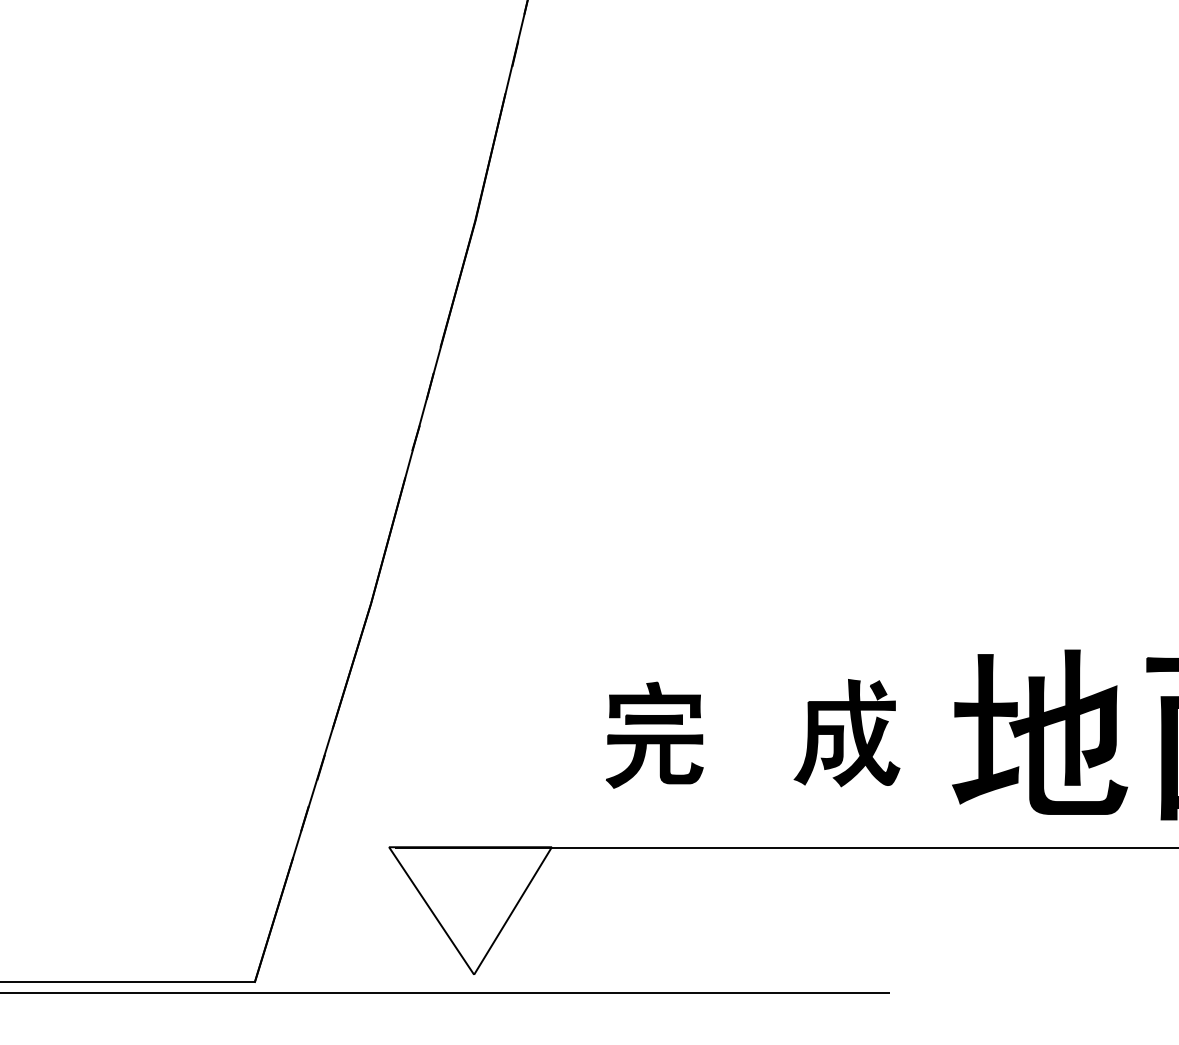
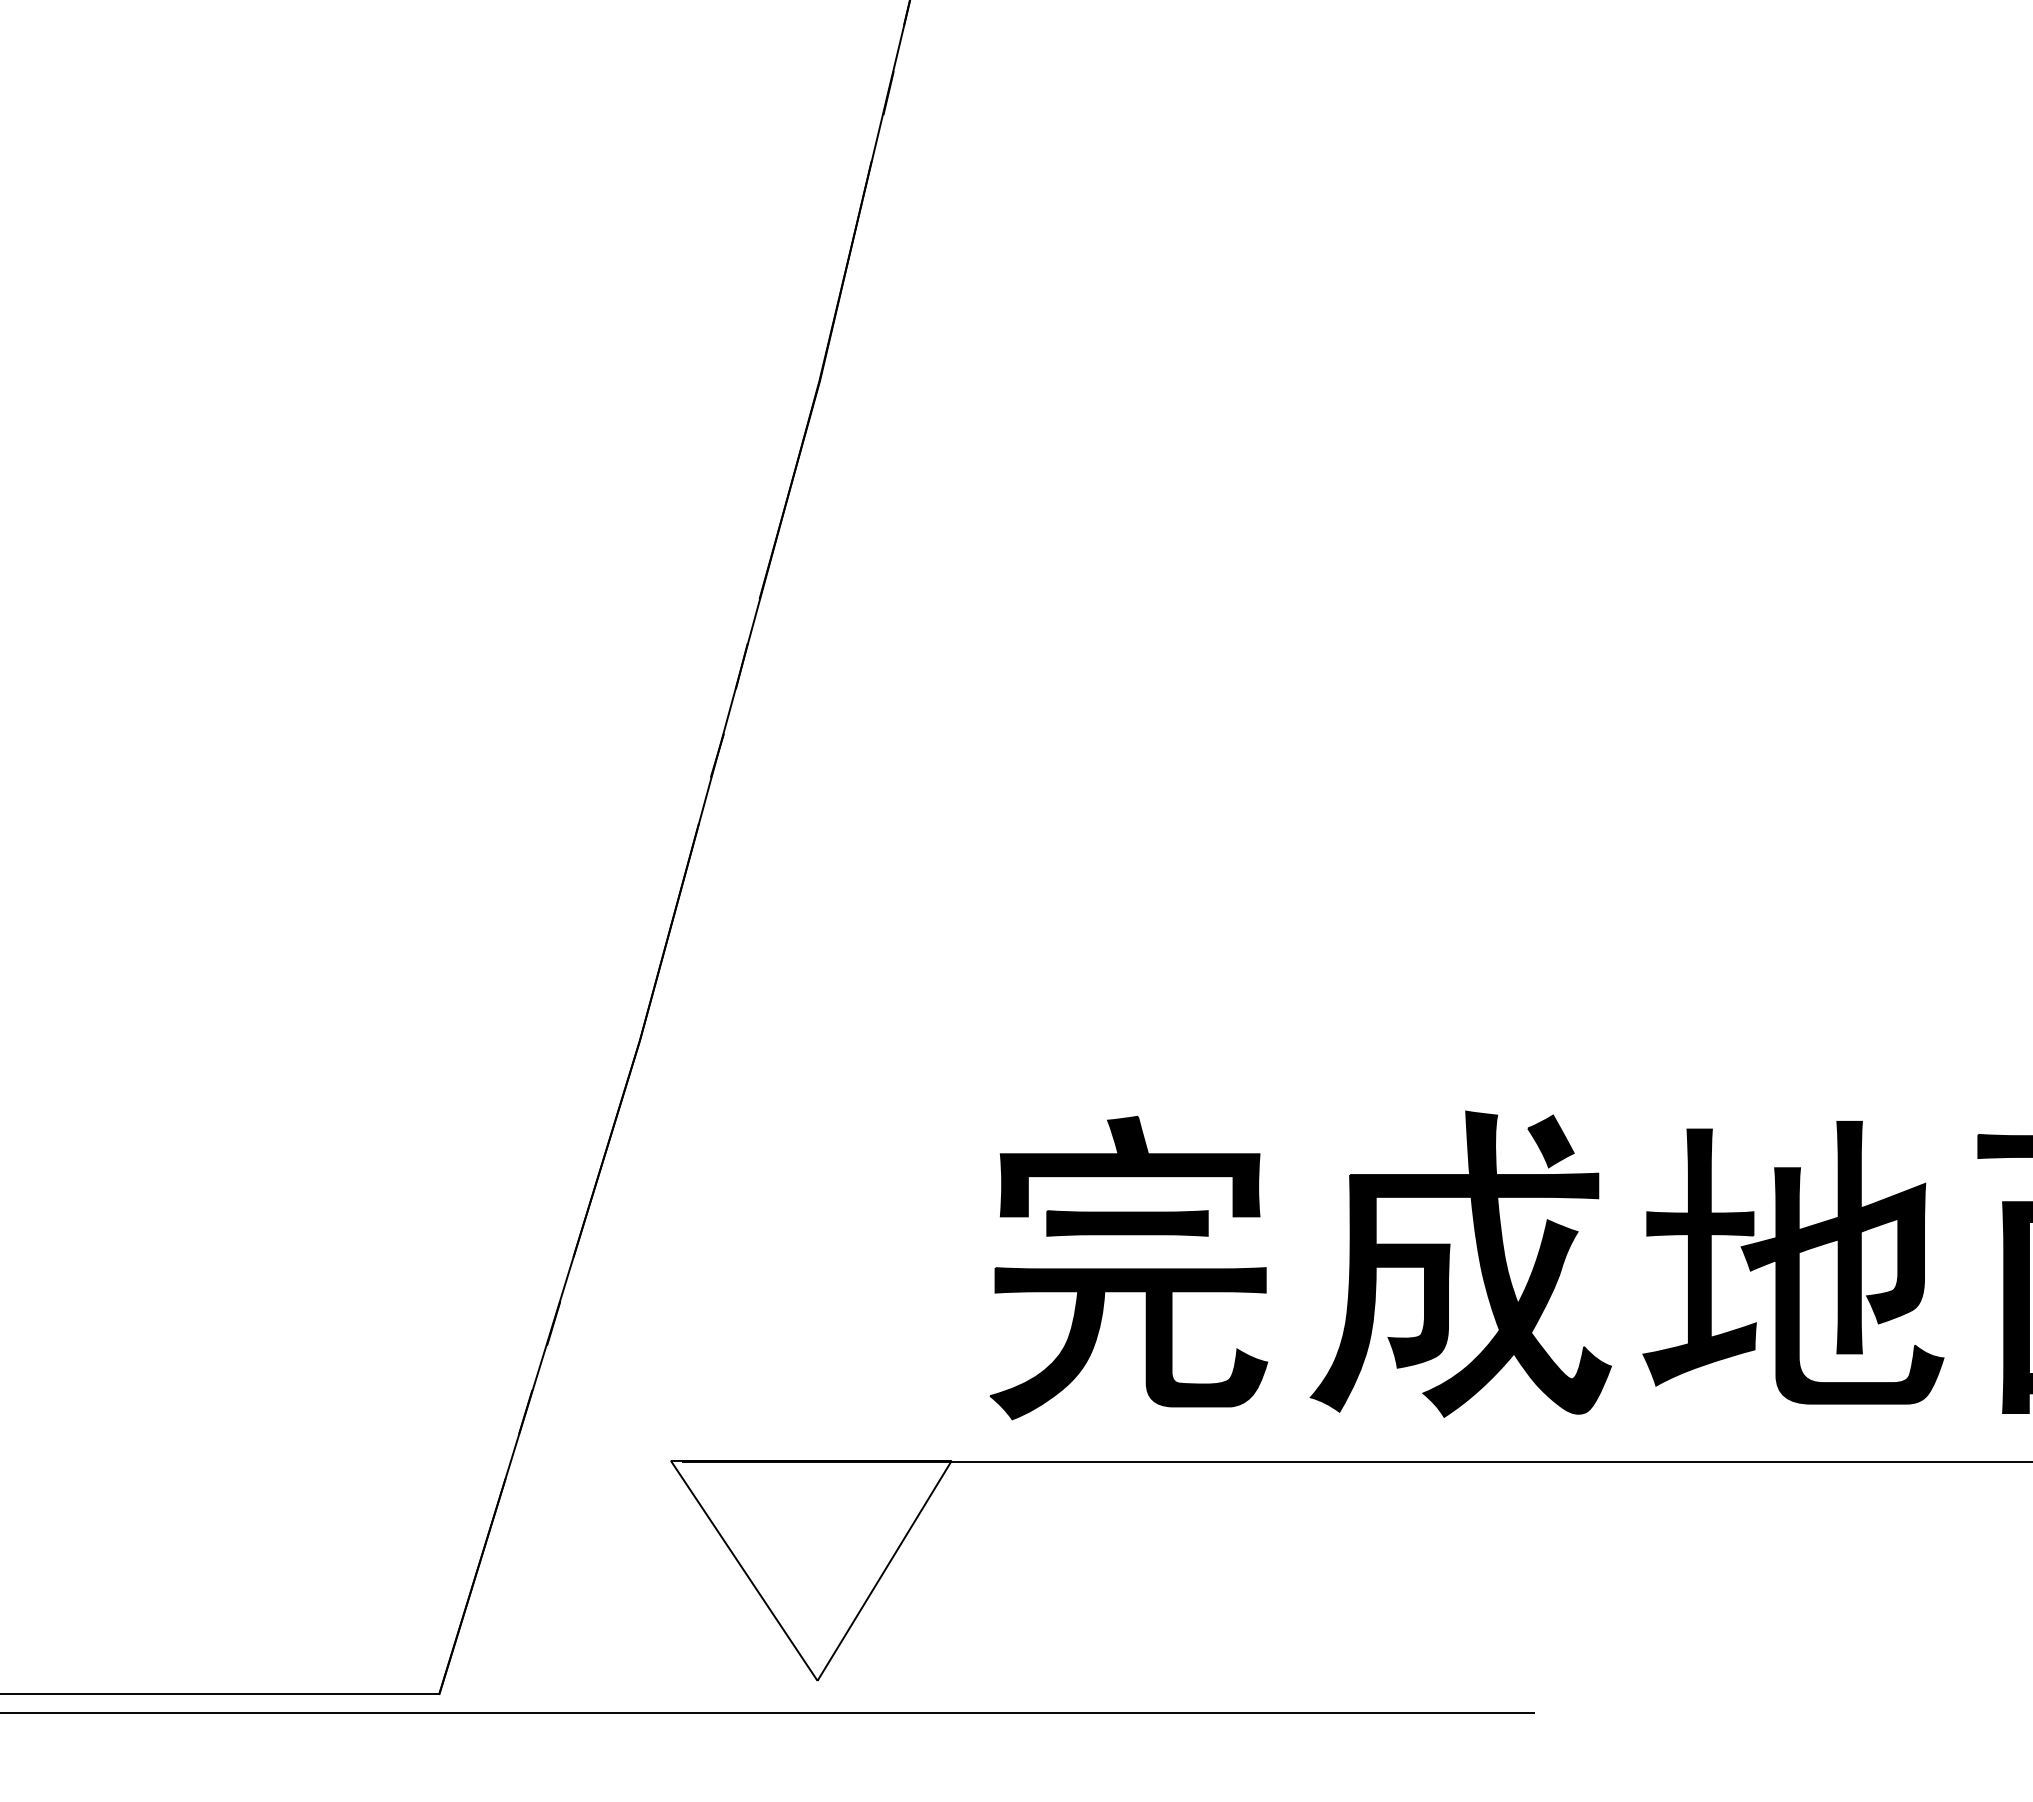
part: (846, 732) -> (1459, 1263), size x1.67
part: (654, 734) -> (1128, 1266), size x1.67

